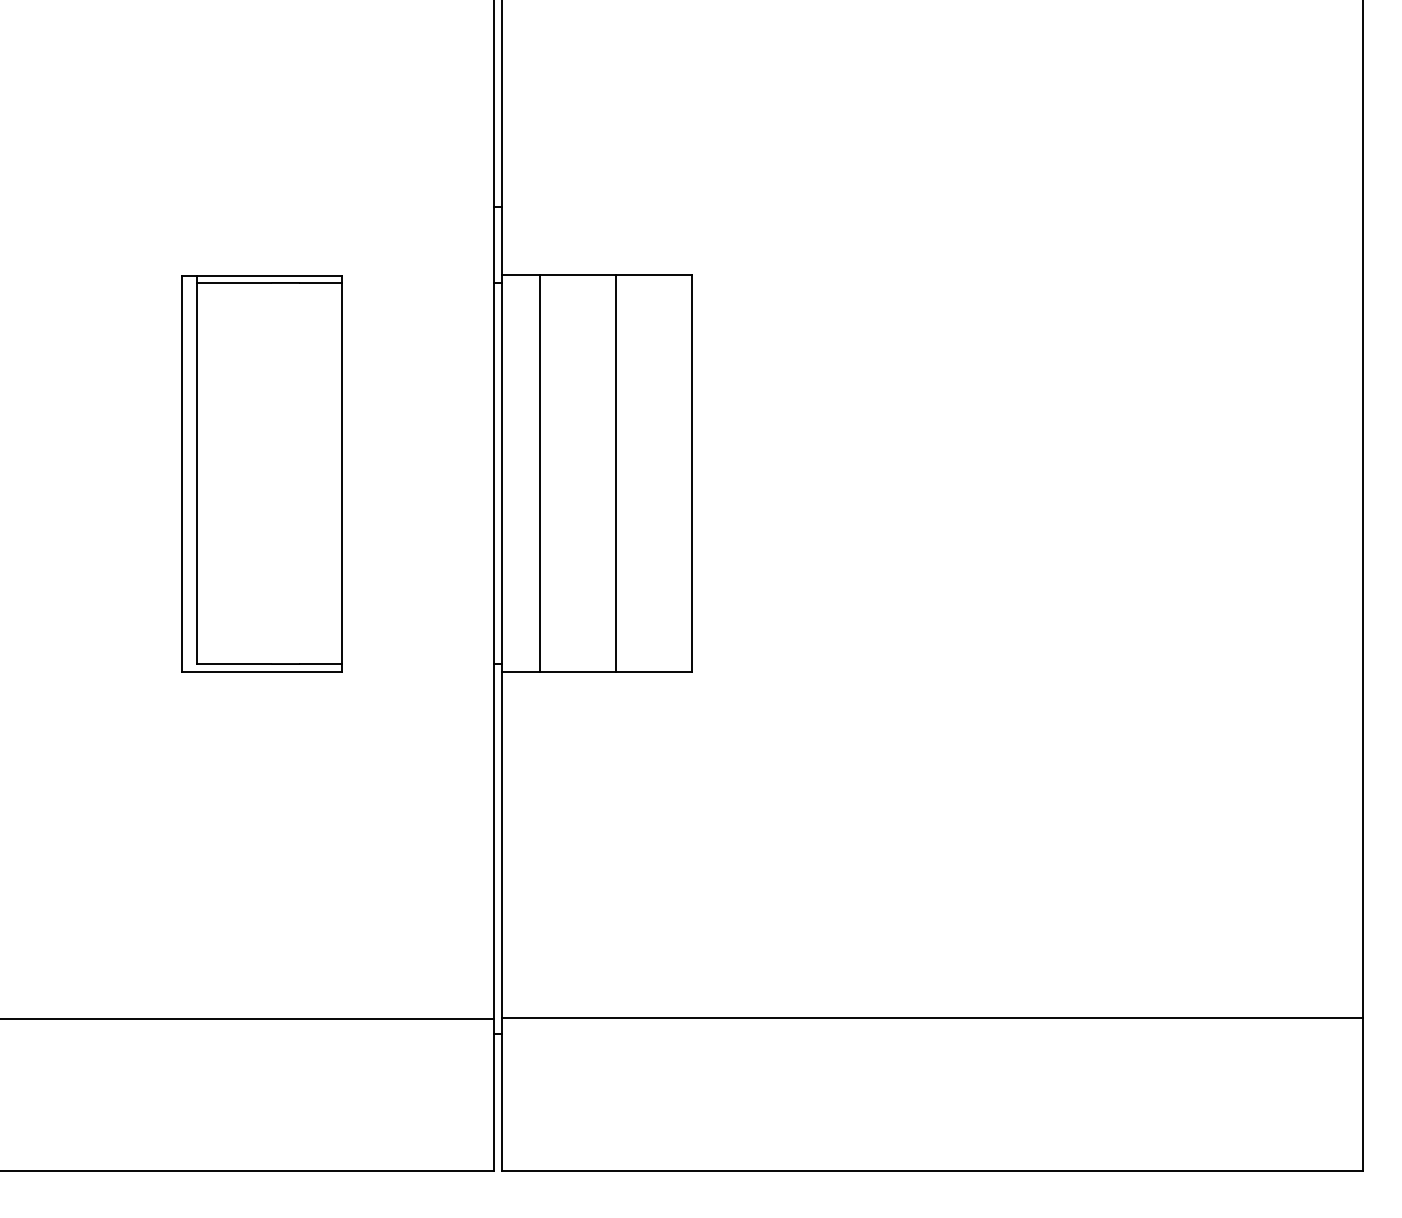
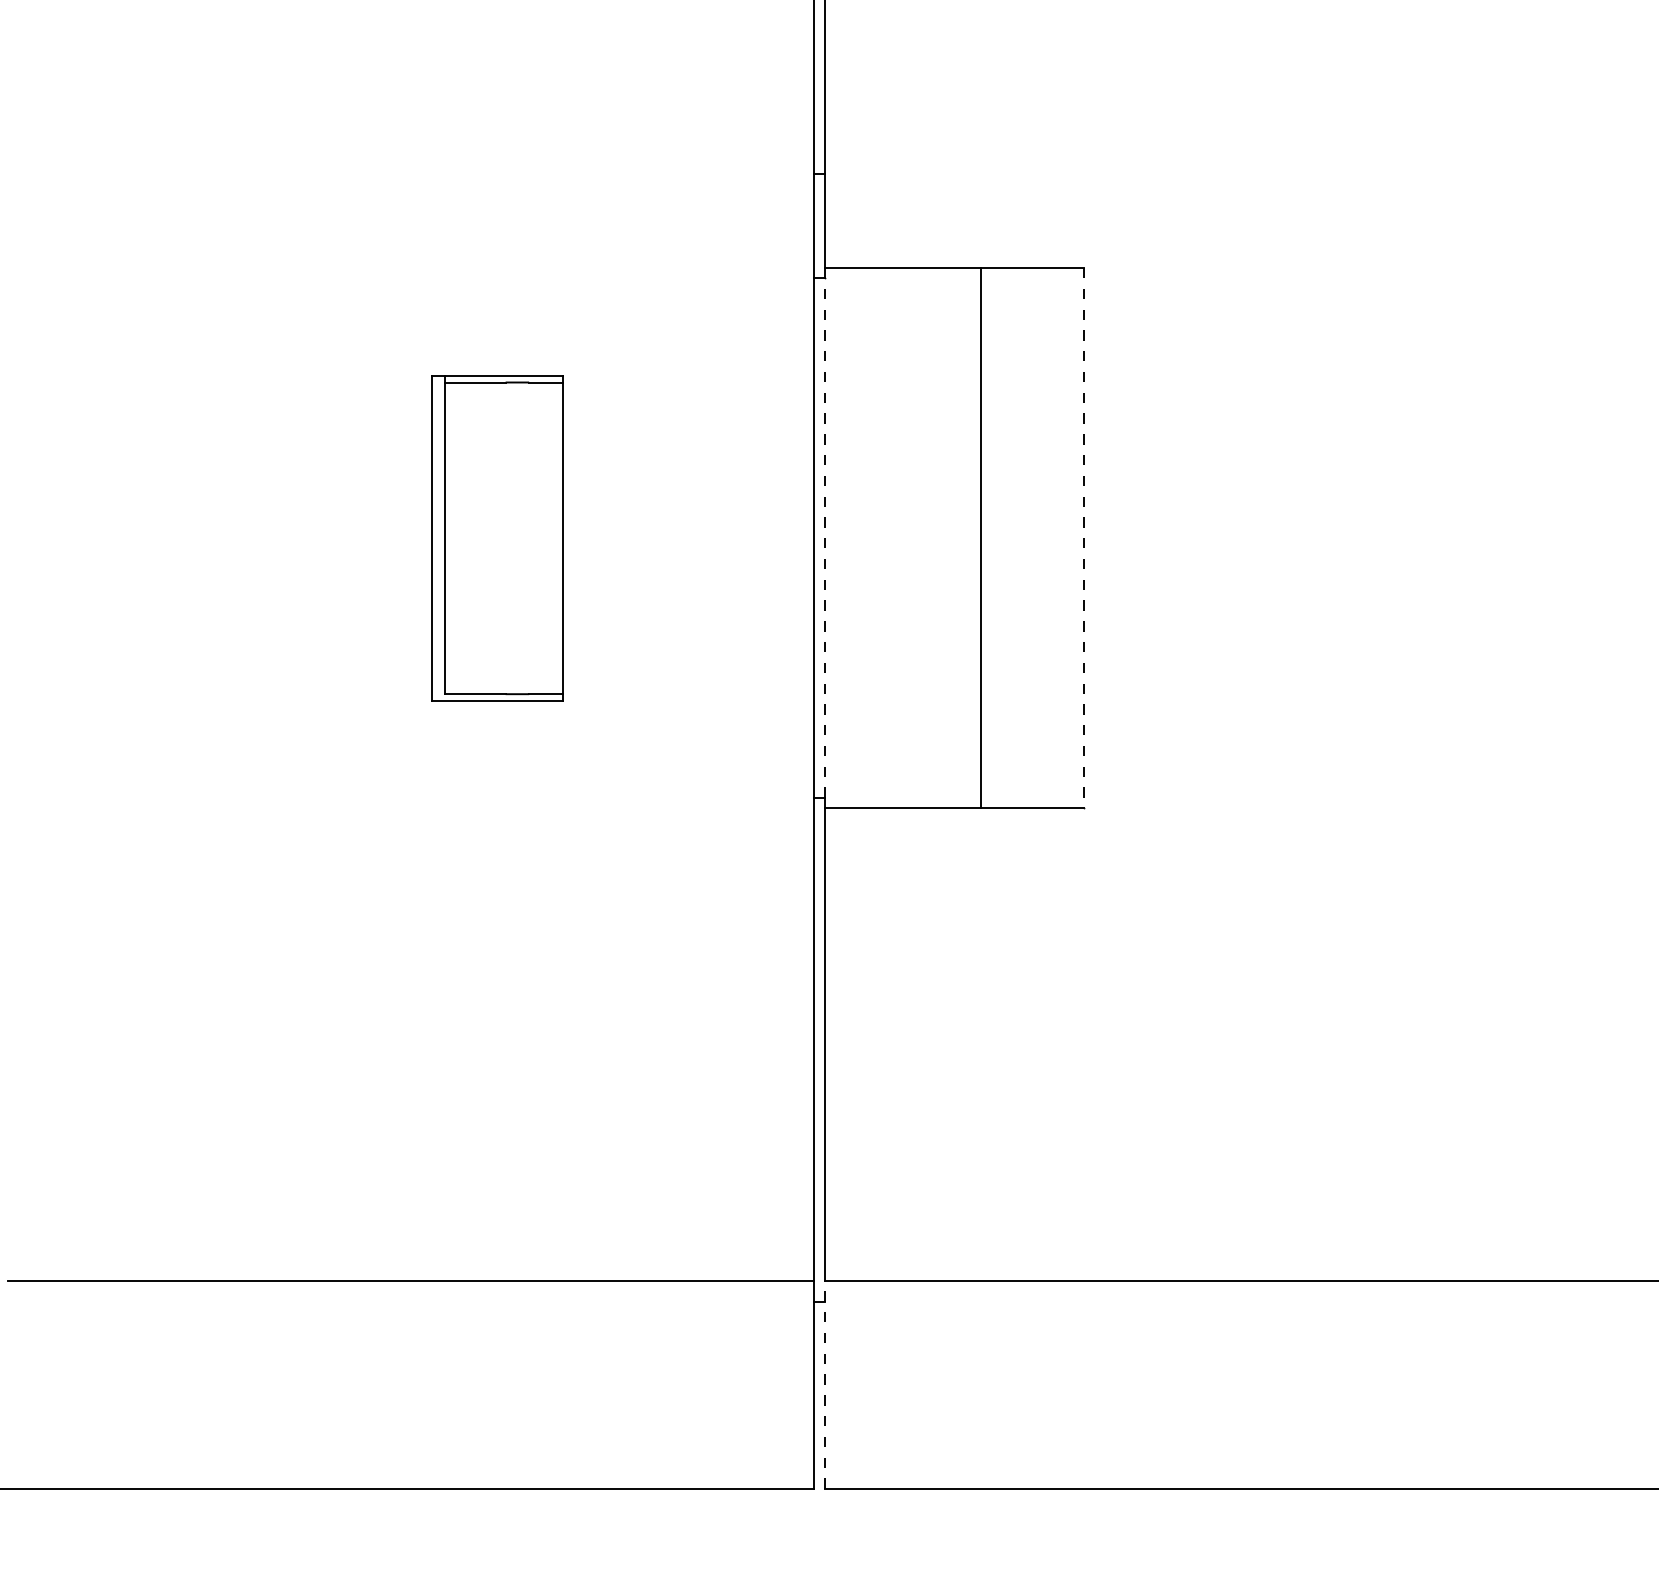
part: (261, 473) -> (497, 538), size x0.6
line: (501, 473) -> (824, 538), solid -> dashed
line: (539, 473) -> (876, 538), removed
line: (692, 474) -> (1084, 539), solid -> dashed
line: (501, 1094) -> (824, 1384), solid -> dashed

